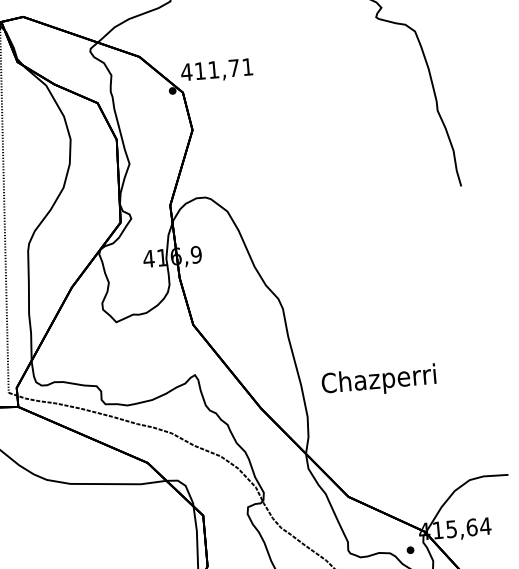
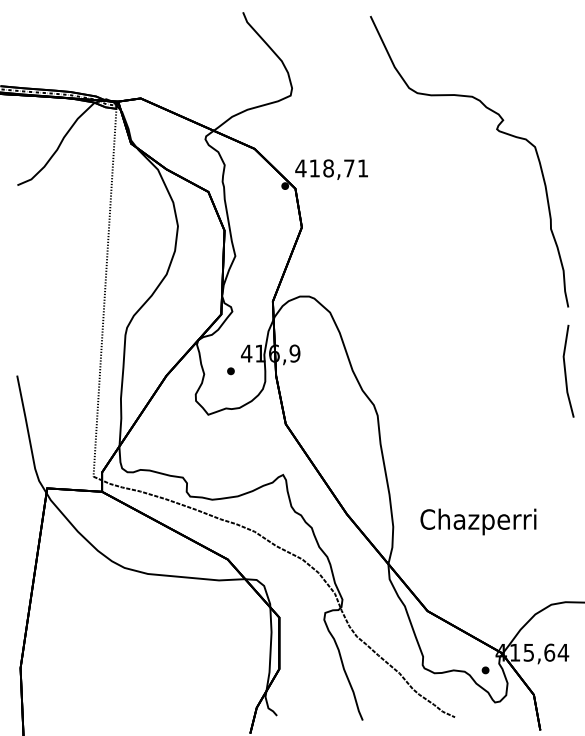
text: (213, 69) -> (328, 168), 411,71 -> 418,71
line: (464, 249) -> (566, 371), added
part: (134, 277) -> (230, 371), added
text: (379, 380) -> (478, 521), moved

